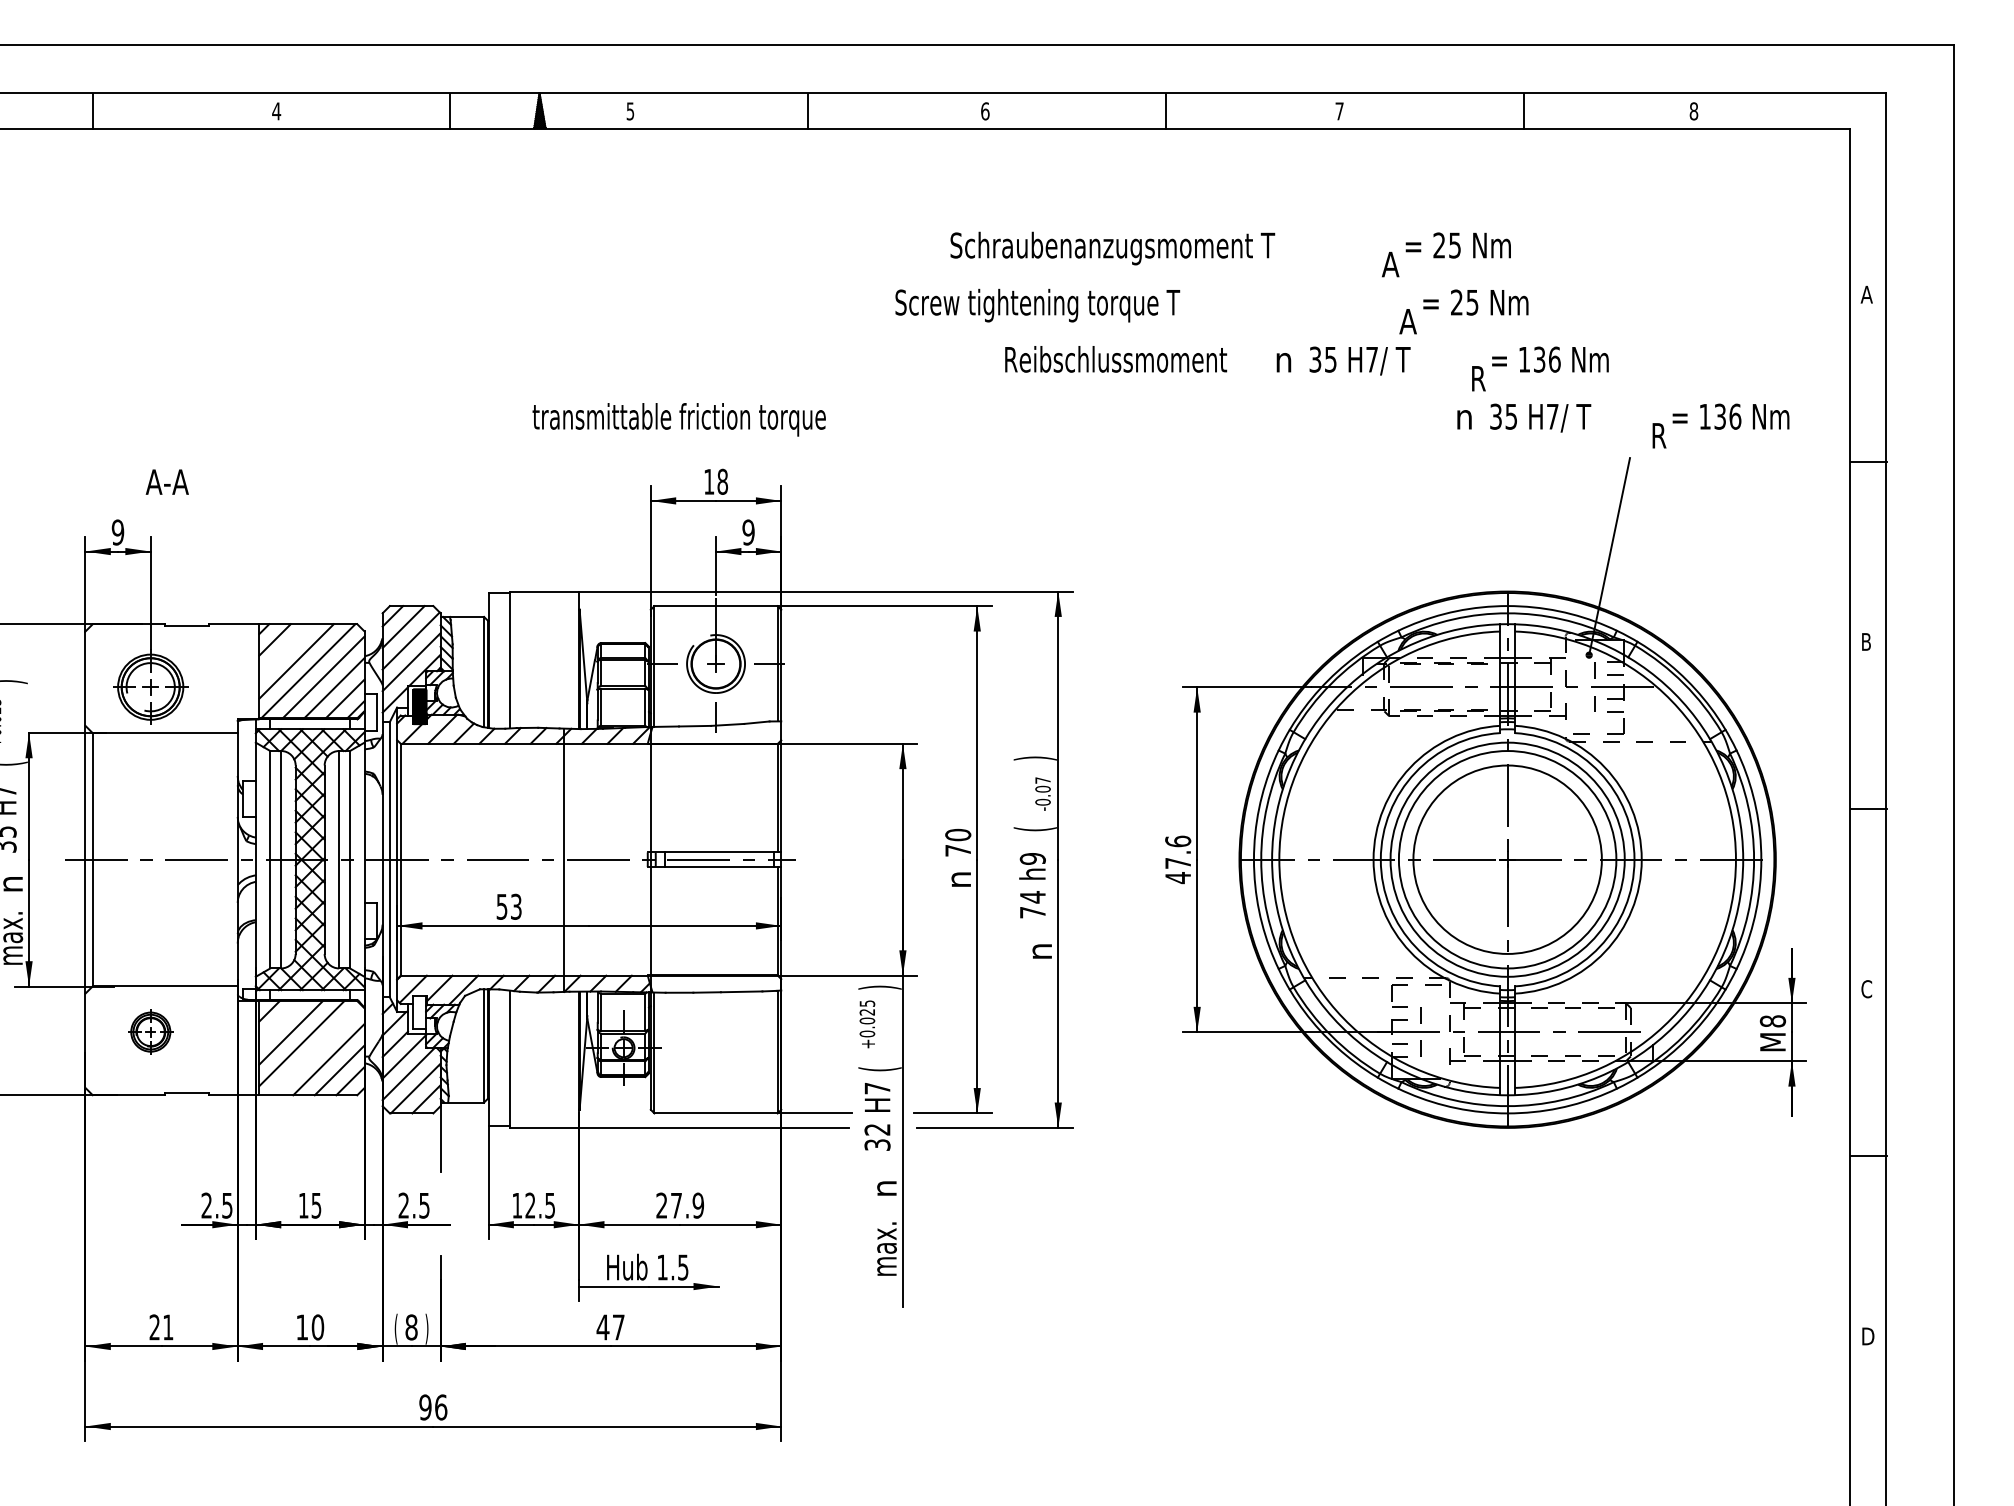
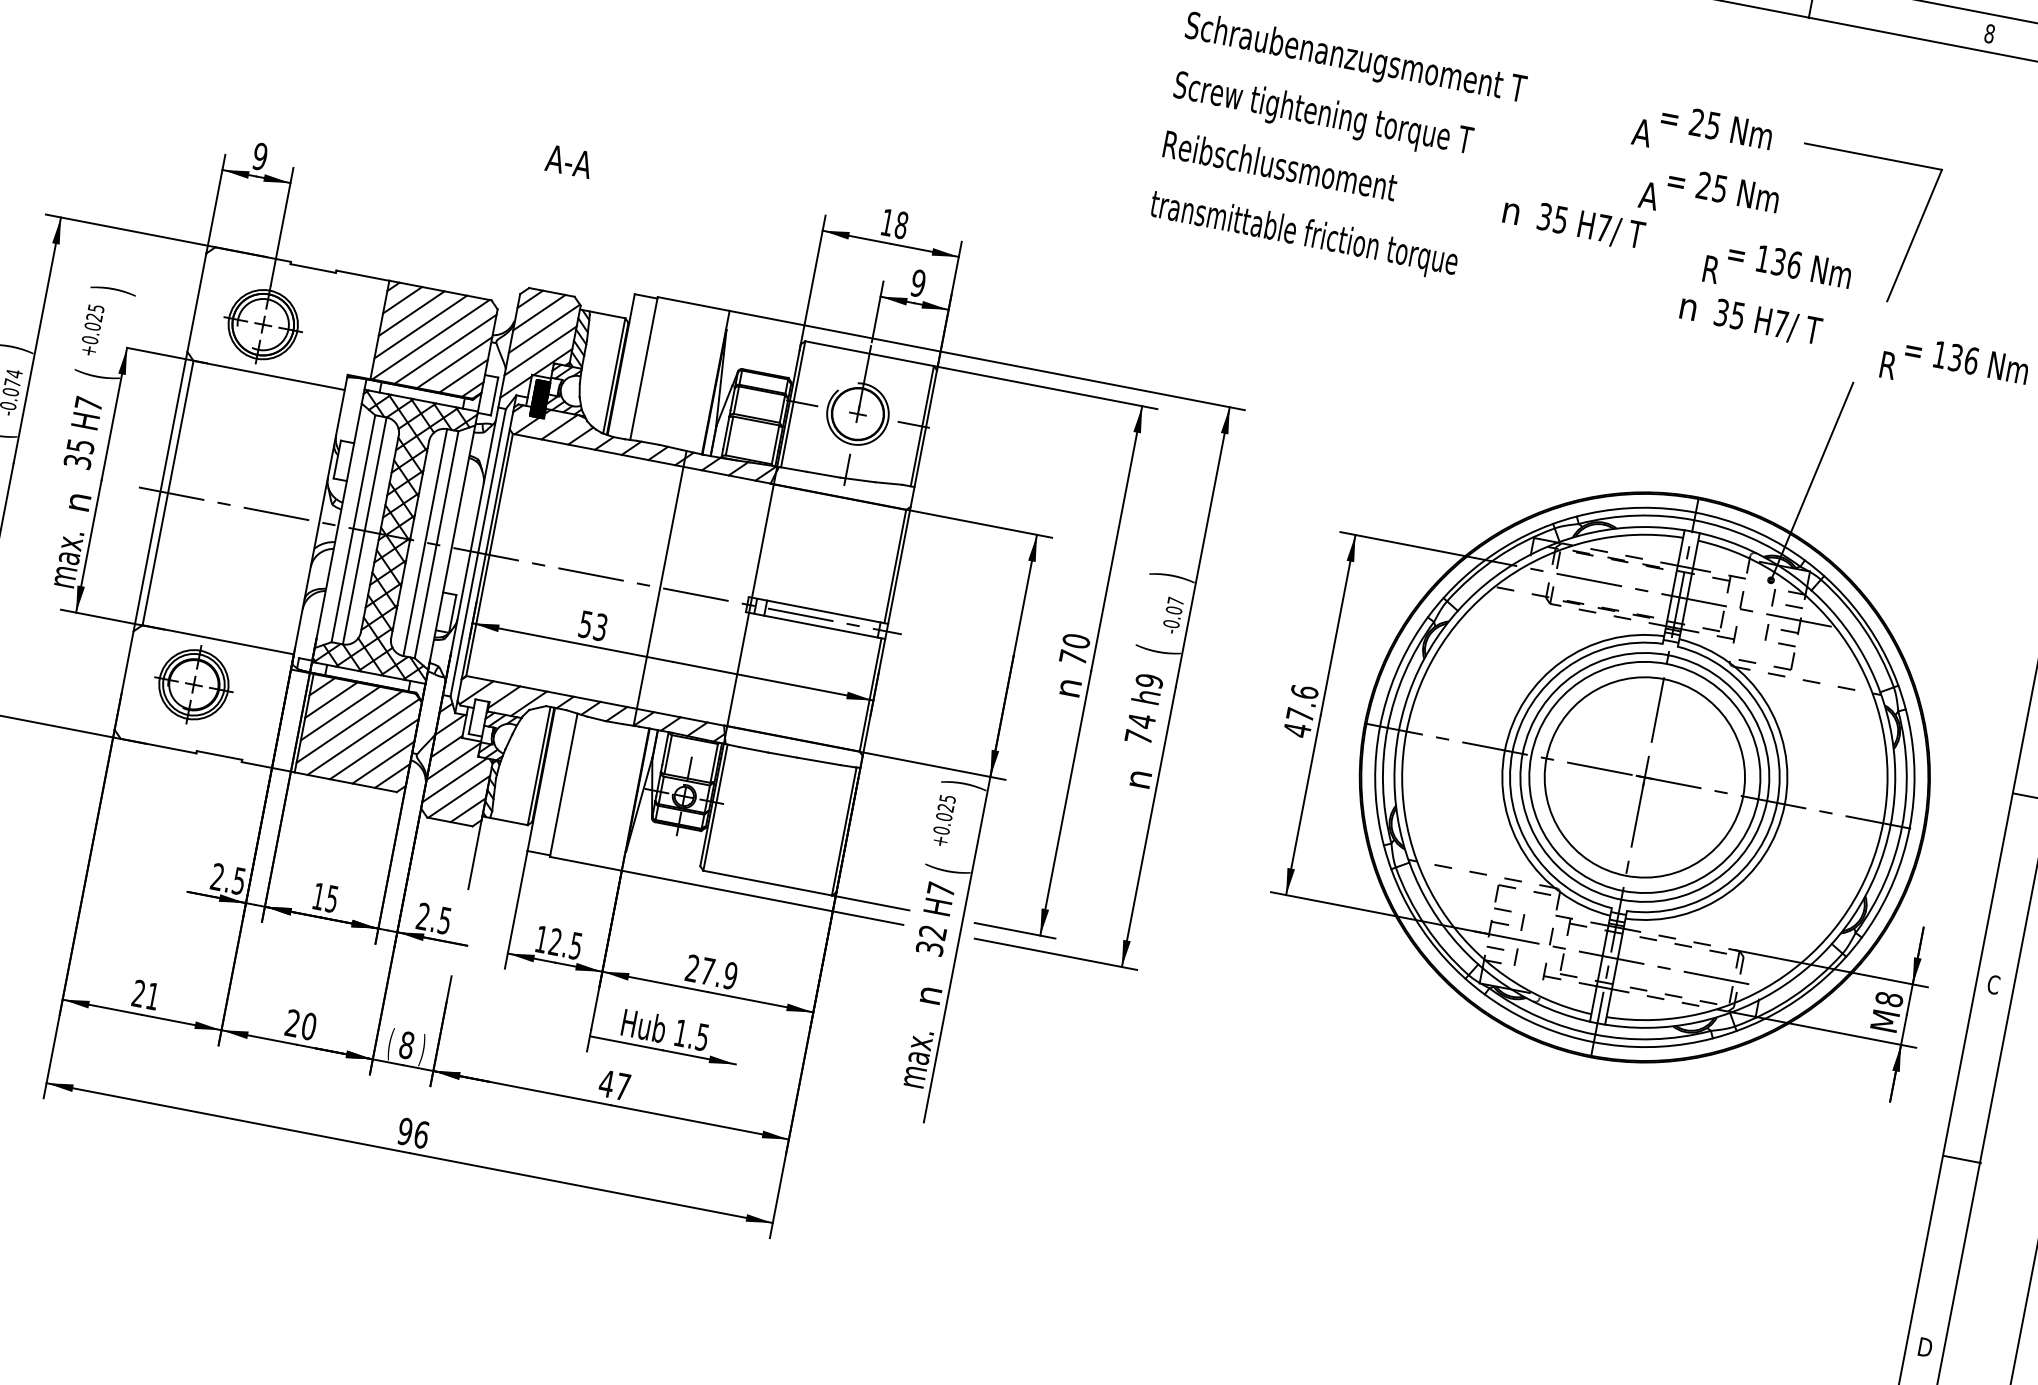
text: (1037, 305) -> (1322, 115), moved
part: (1657, 319) -> (1909, 243), added
text: (1116, 359) -> (1280, 165), moved
text: (678, 419) -> (1303, 235), moved
text: (166, 481) -> (568, 160), moved
line: (285, 650) -> (411, 313), added
line: (280, 1022) -> (331, 700), added
part: (150, 1031) -> (193, 683), size x1.67
line: (316, 1050) -> (363, 737), added
text: (301, 1327) -> (291, 1023), 10 -> 20

